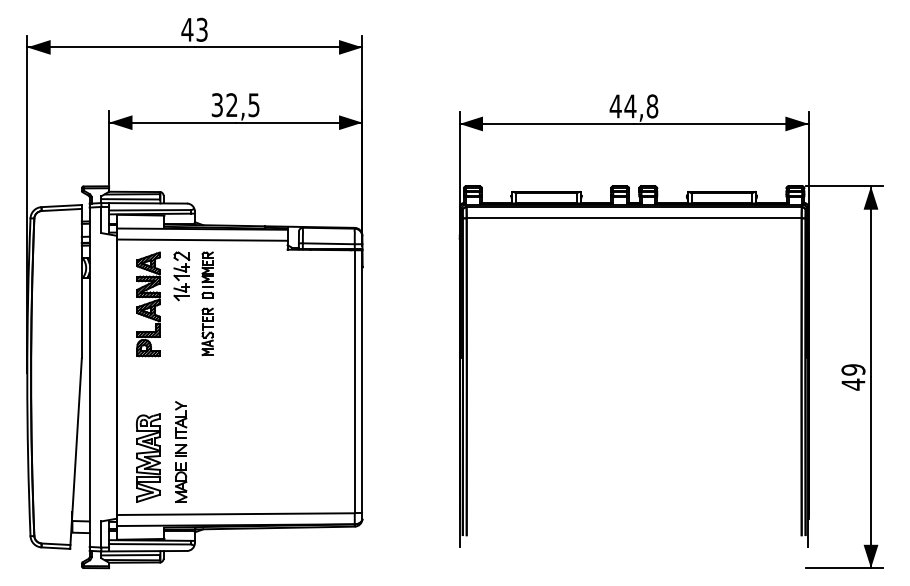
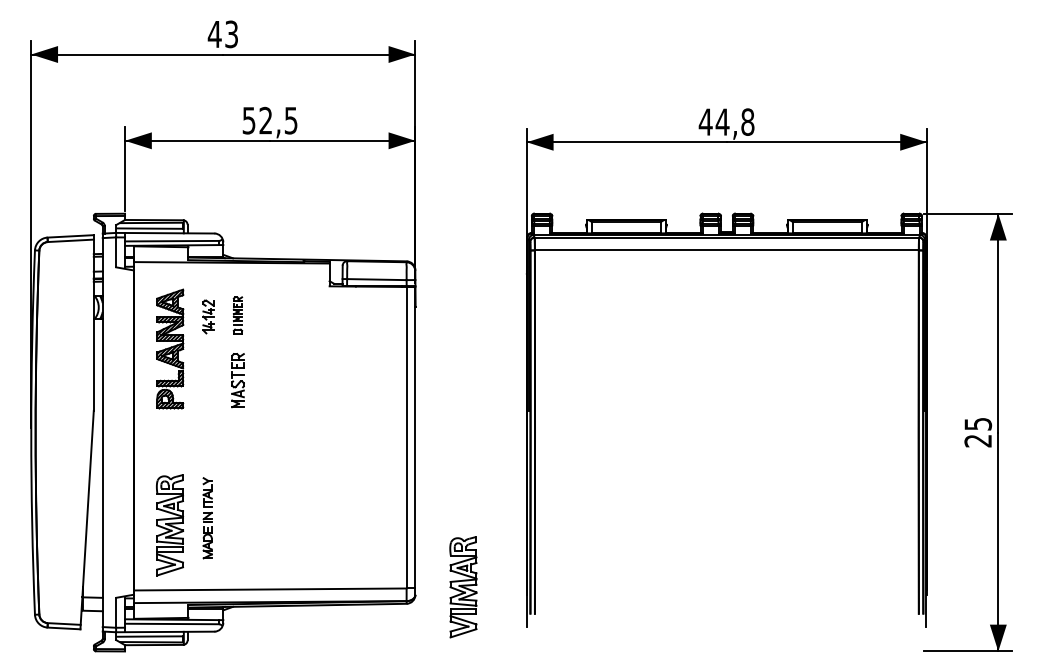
text: (217, 104) -> (249, 119), 32,5 -> 52,5
line: (201, 239) -> (230, 274), removed
part: (207, 274) -> (237, 314), size x0.7
part: (181, 276) -> (208, 317), size x0.6
text: (853, 377) -> (978, 432), 49 -> 25
part: (181, 451) -> (208, 517), size x0.7
part: (404, 511) -> (463, 586), added

